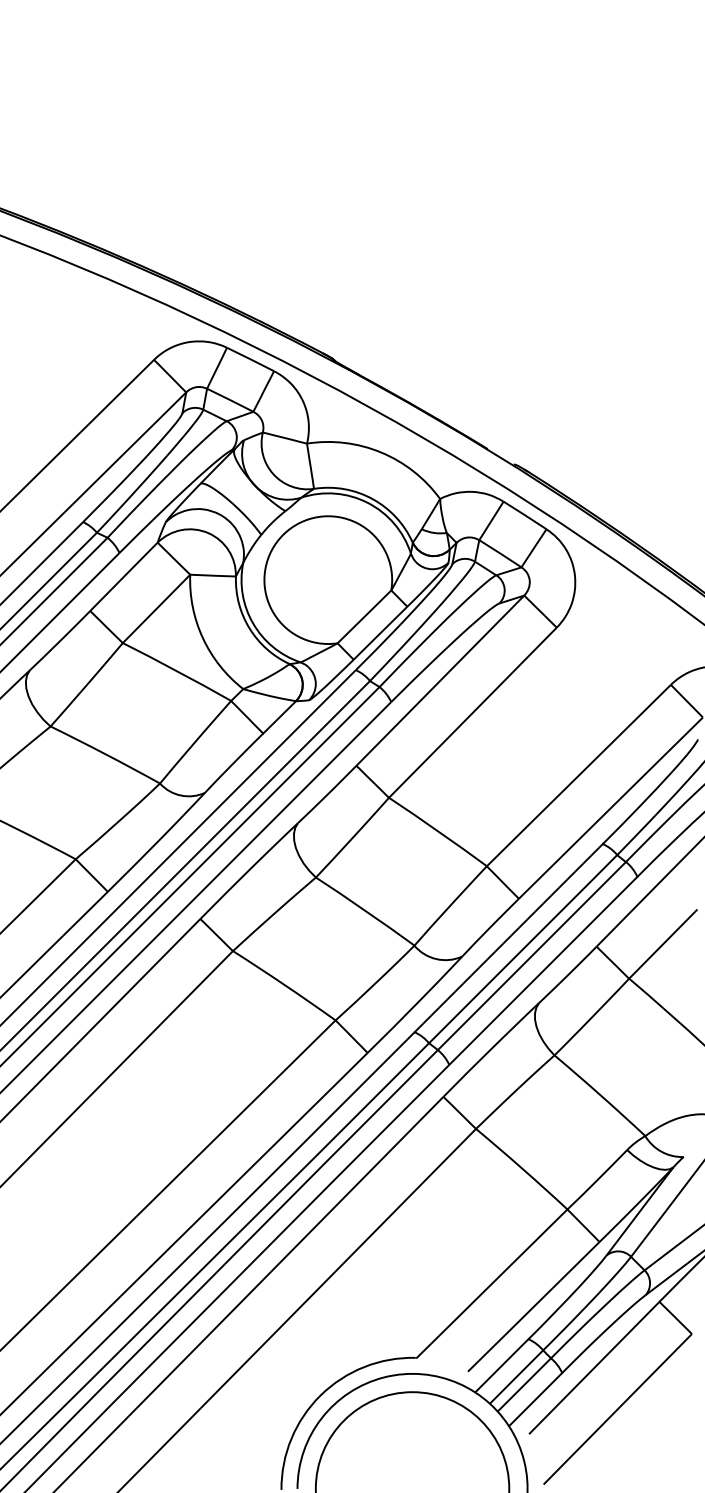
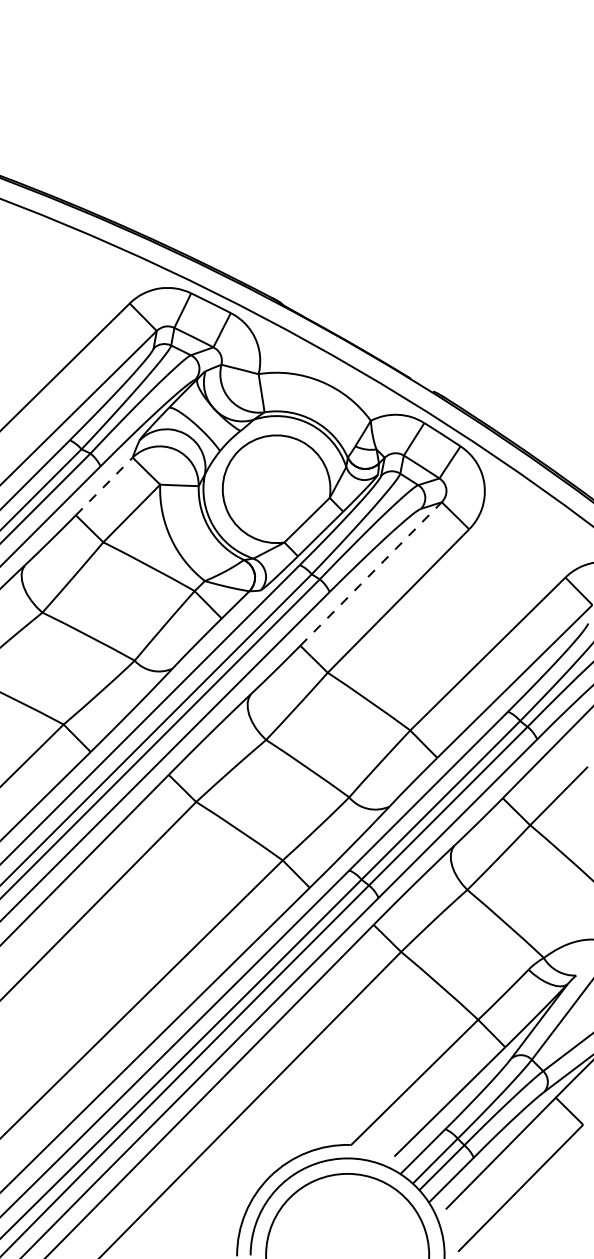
line: (124, 576) -> (104, 486), solid -> dashed
line: (440, 680) -> (371, 573), solid -> dashed

